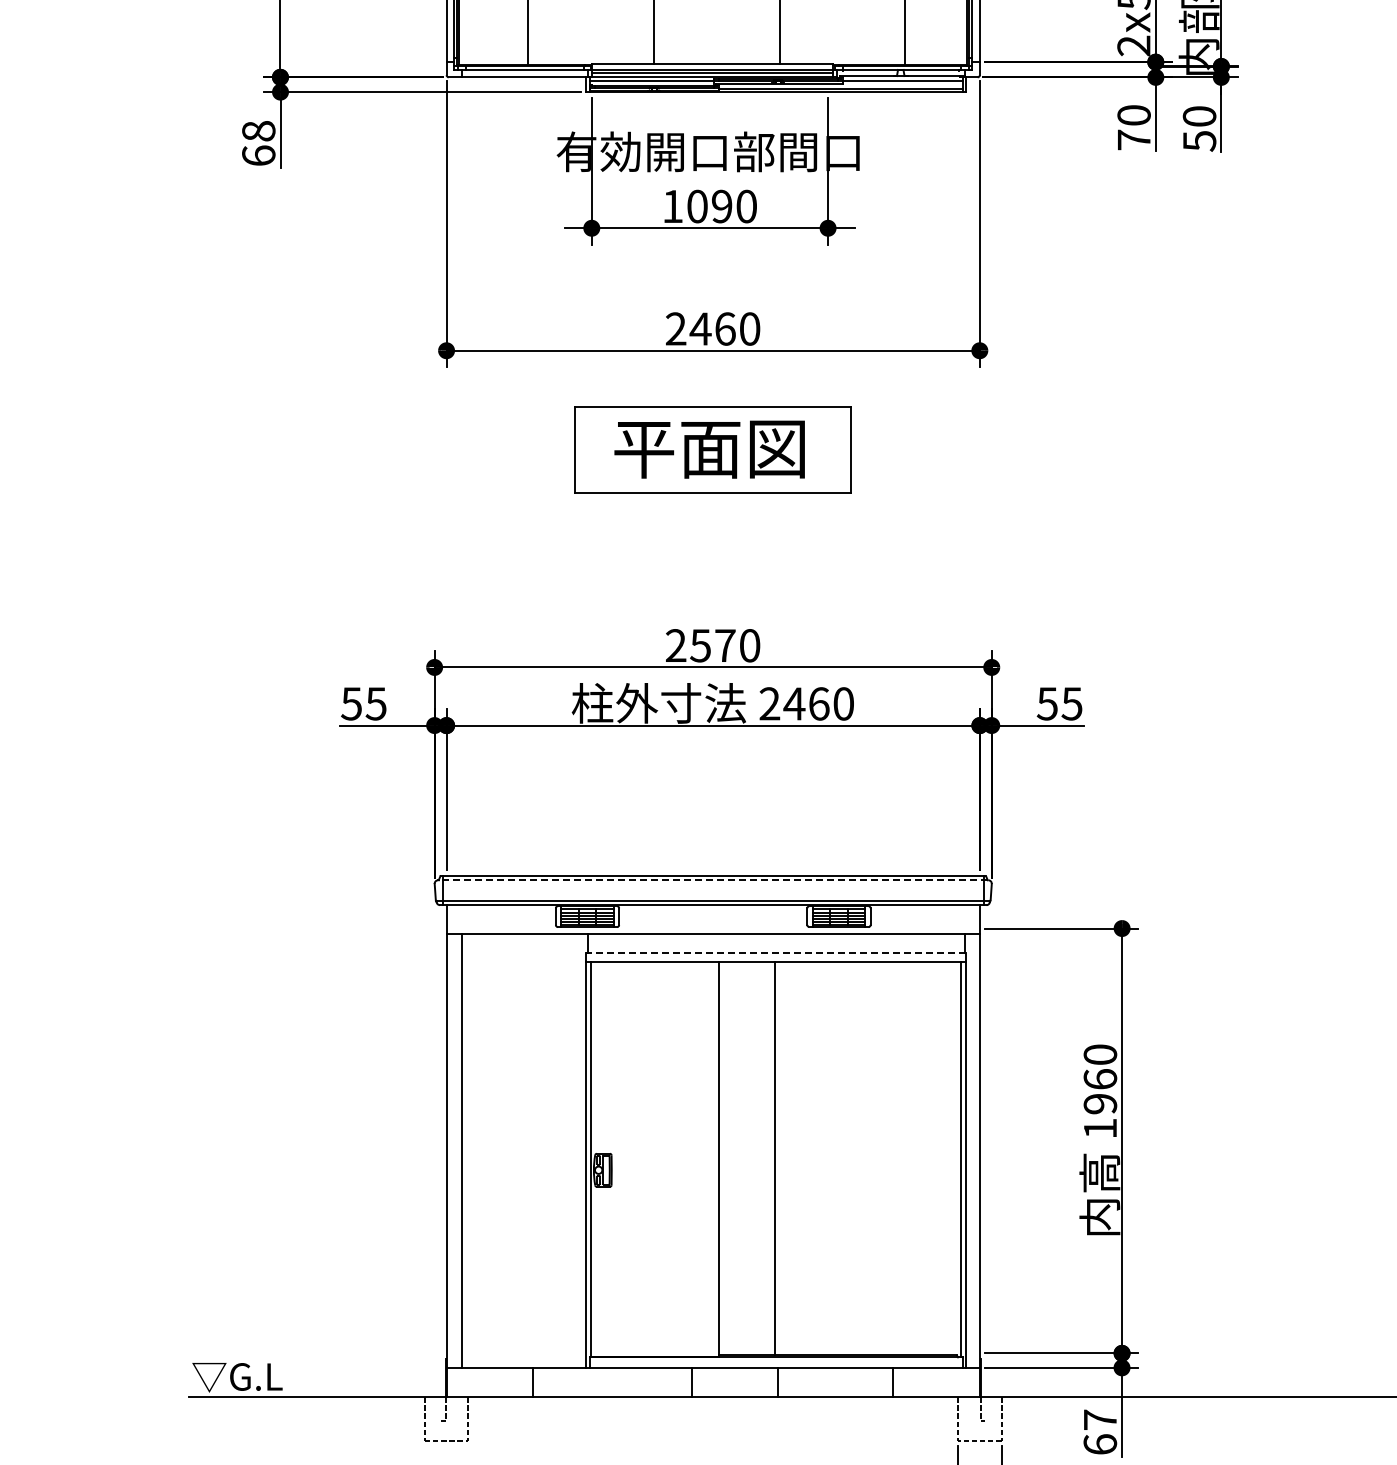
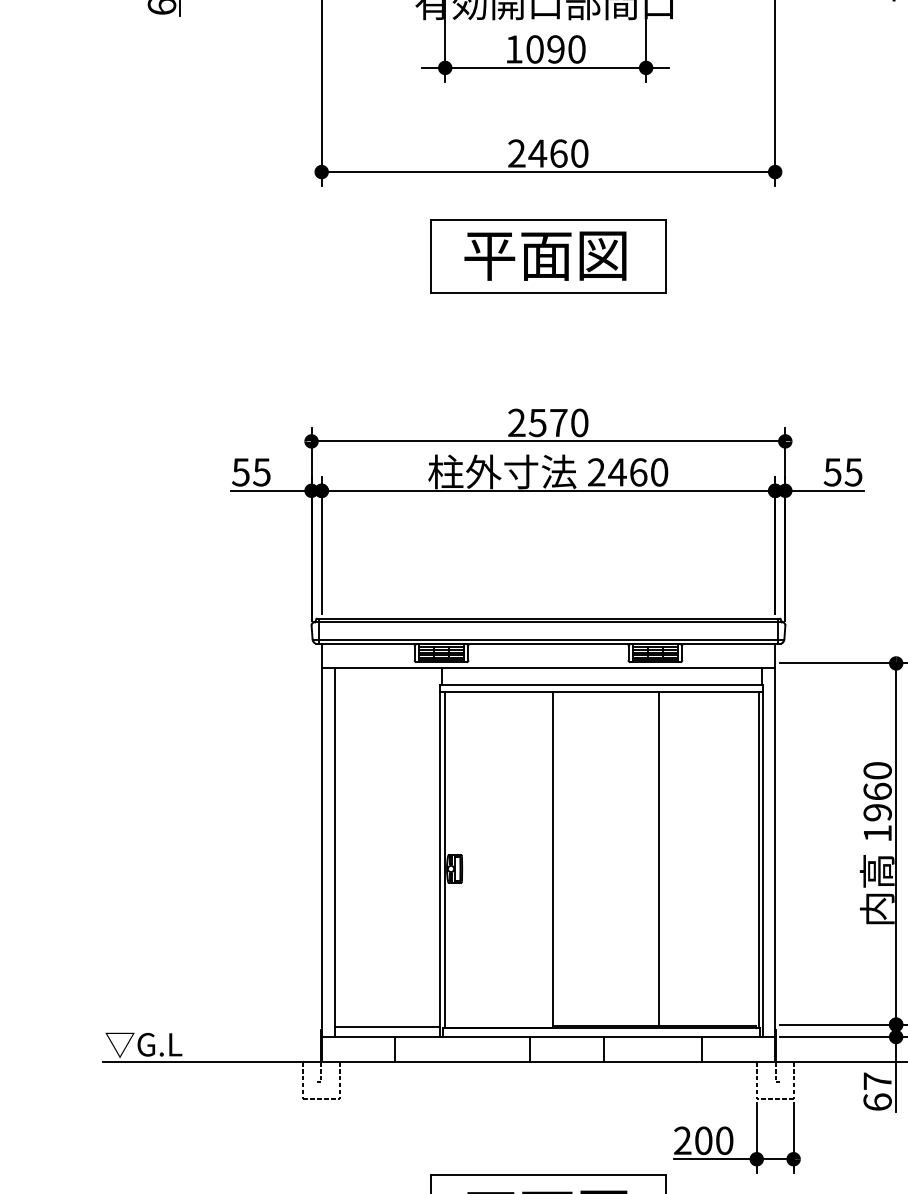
line: (713, 880) -> (548, 622), dashed -> solid
line: (776, 953) -> (602, 684), dashed -> solid
line: (774, 1158) -> (658, 858), moved
line: (523, 1356) -> (387, 1027), added

